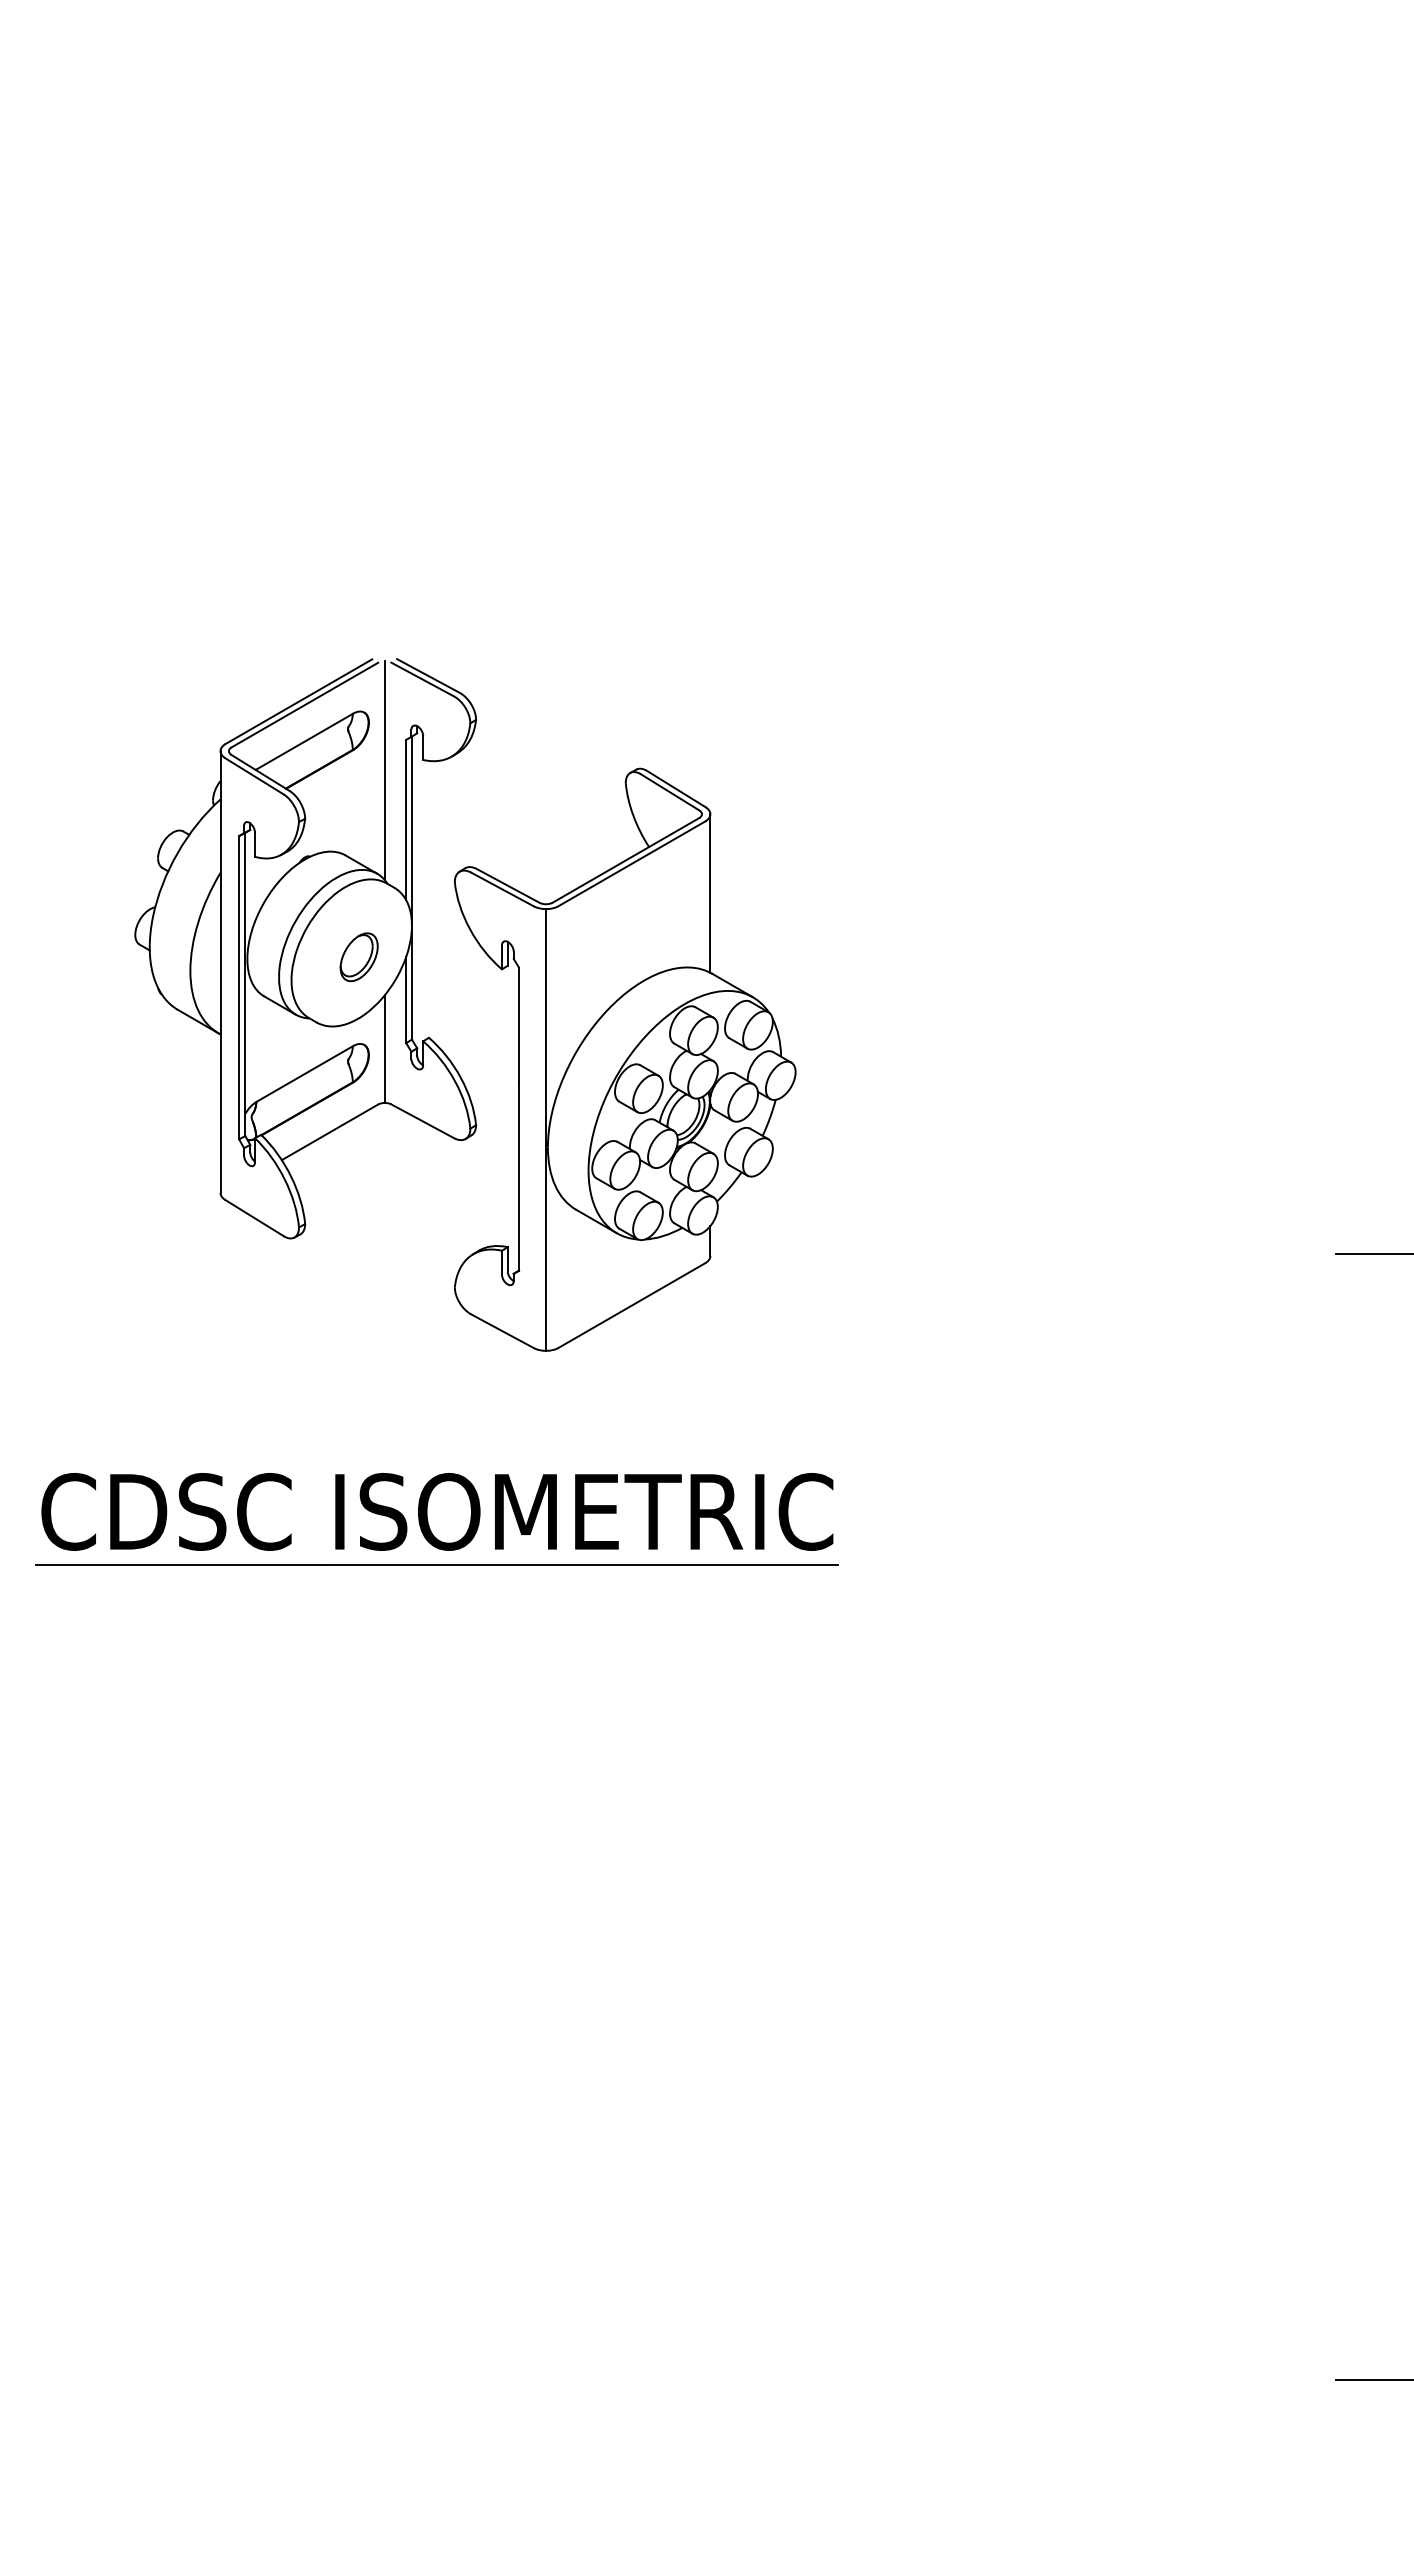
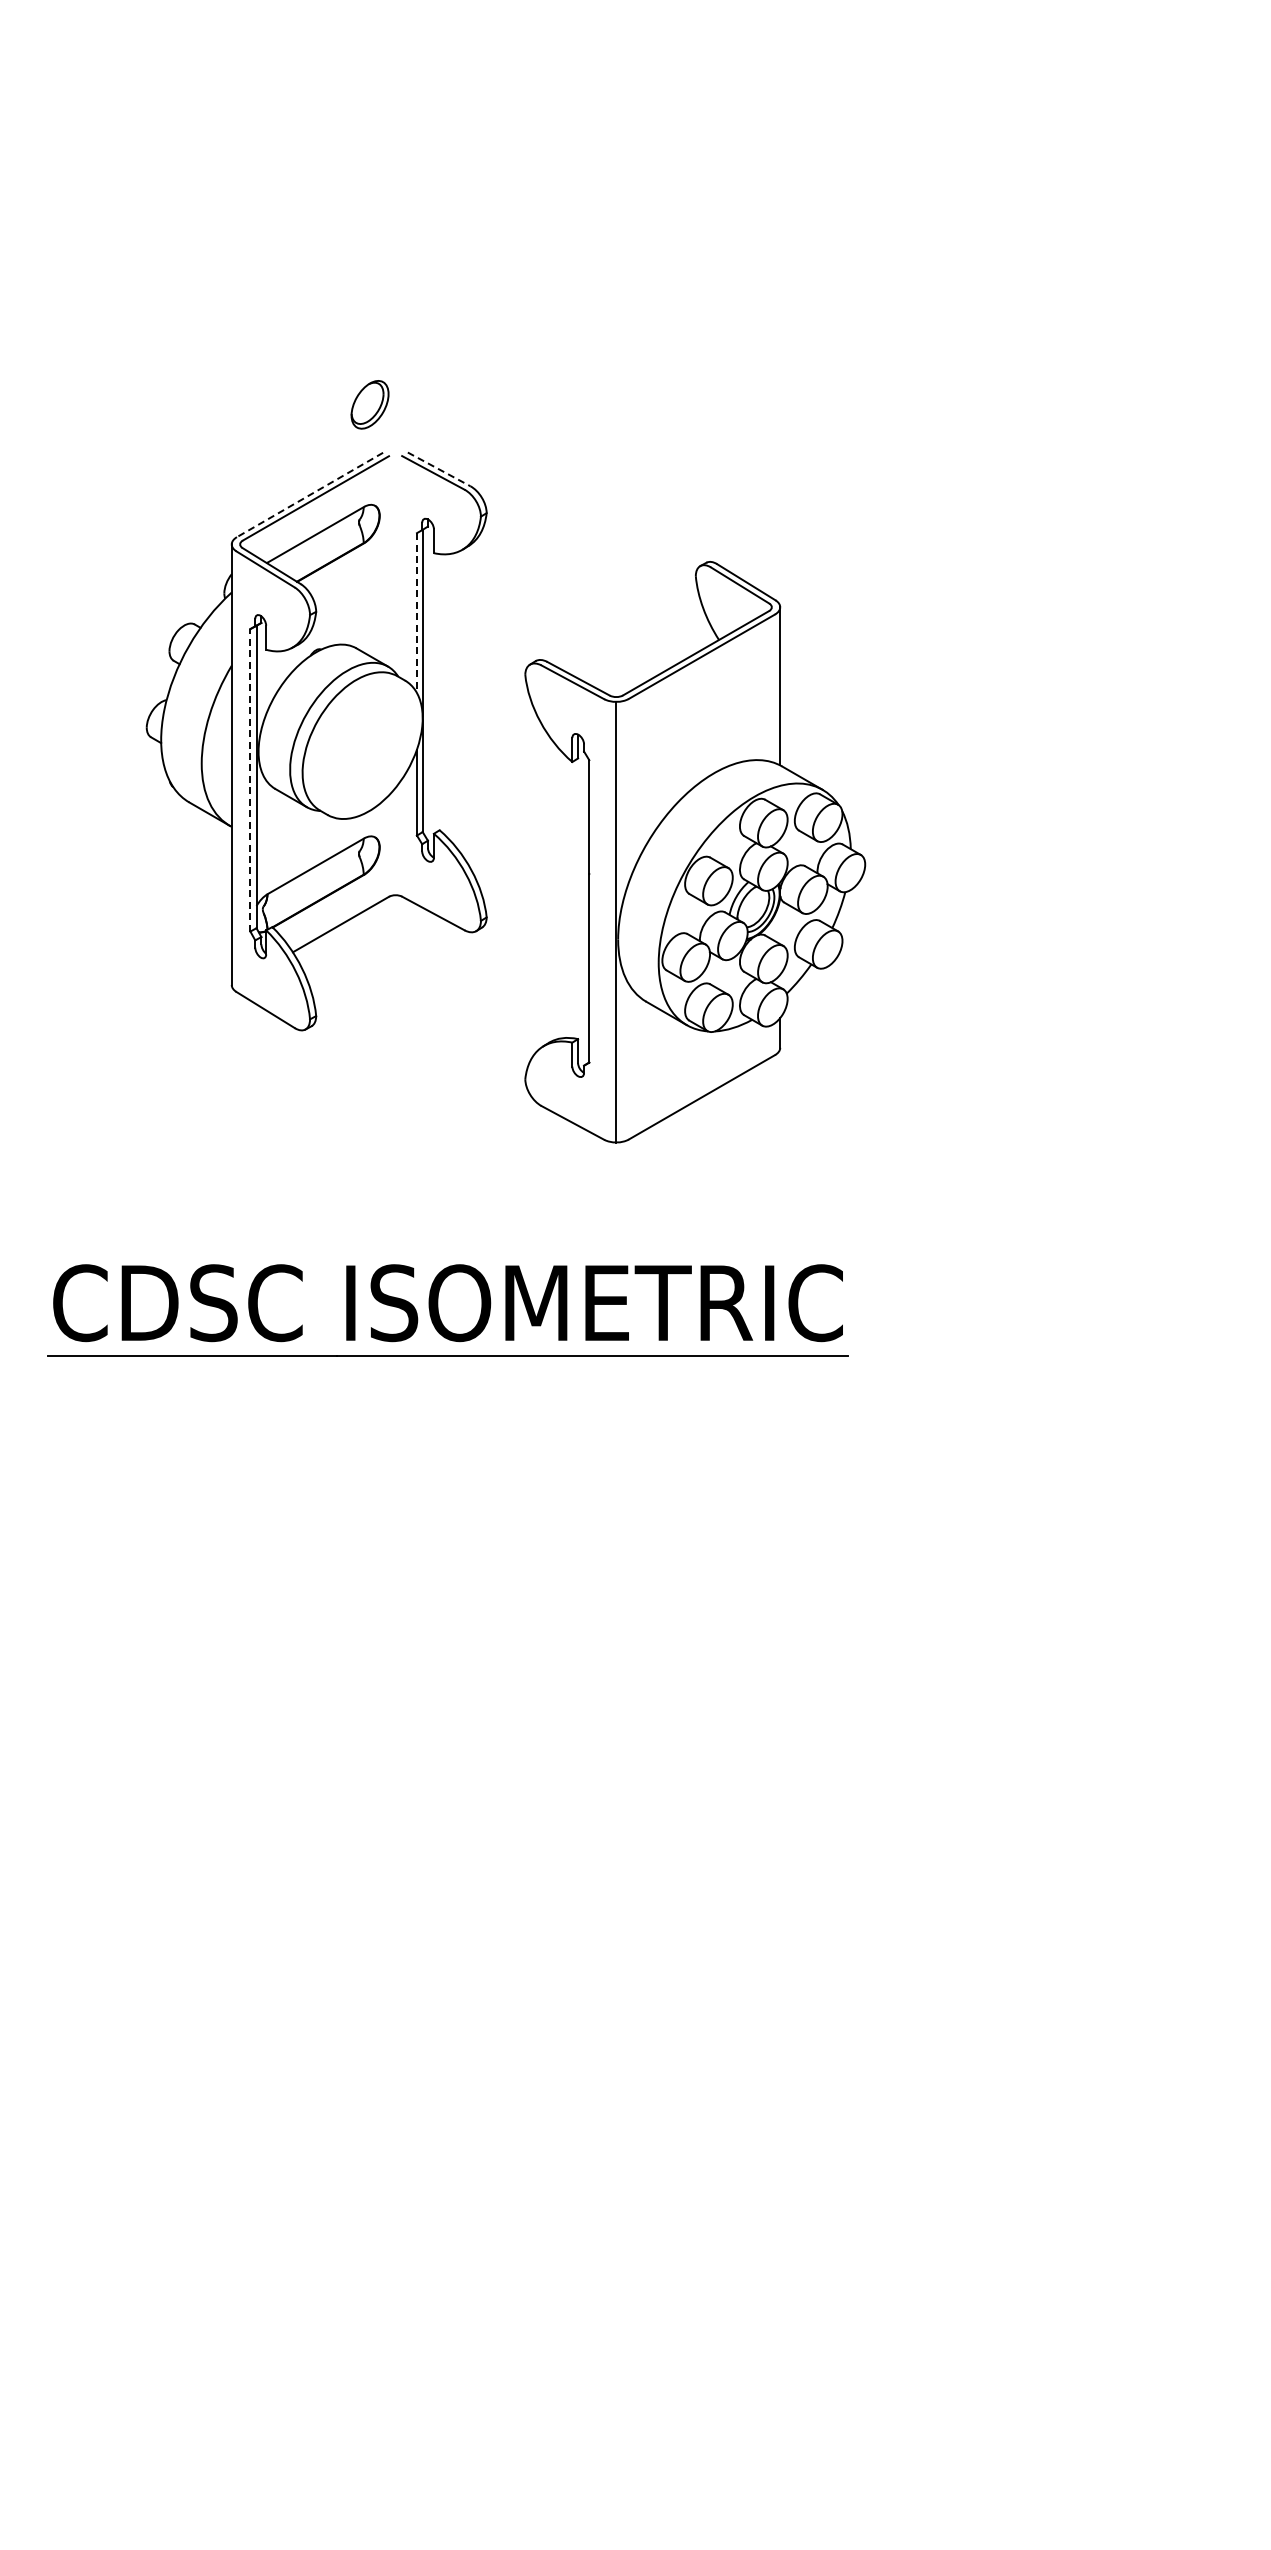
line: (428, 675) -> (439, 468), solid -> dashed
line: (298, 701) -> (309, 494), solid -> dashed
line: (384, 770) -> (395, 563), removed
line: (406, 820) -> (417, 613), solid -> dashed
part: (358, 957) -> (369, 405), moved
line: (239, 987) -> (250, 780), solid -> dashed
line: (384, 1048) -> (395, 840), removed
part: (625, 1059) -> (695, 851), moved

